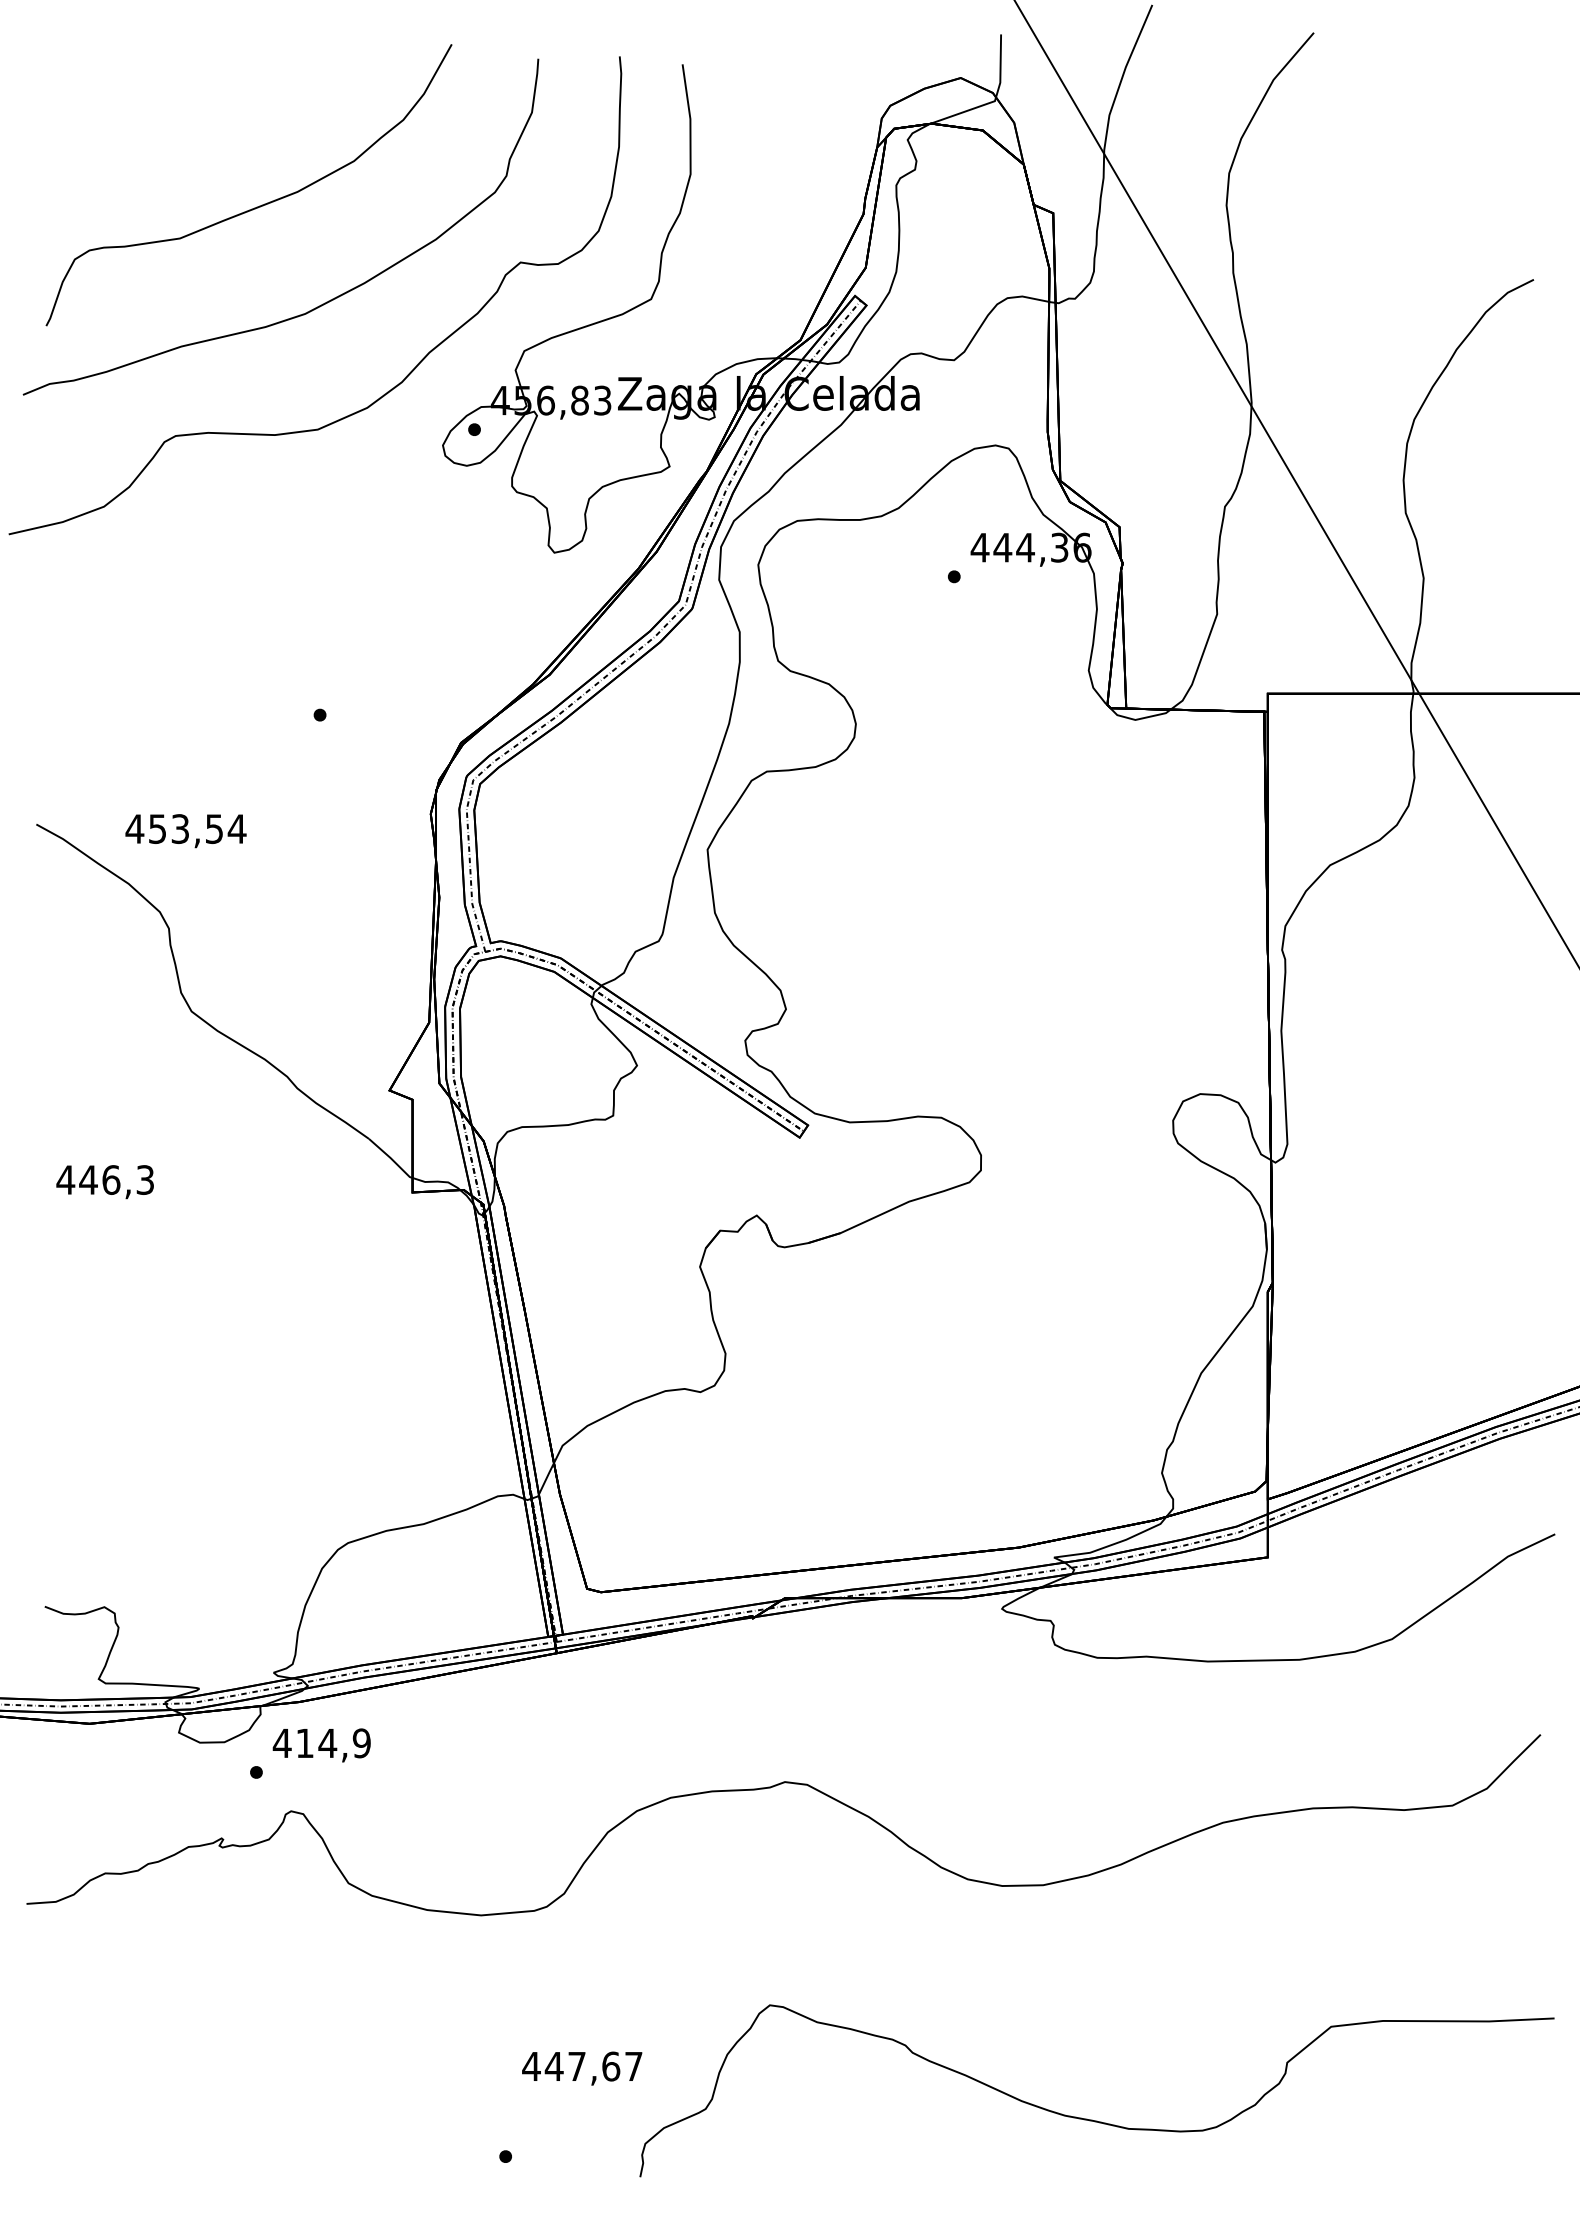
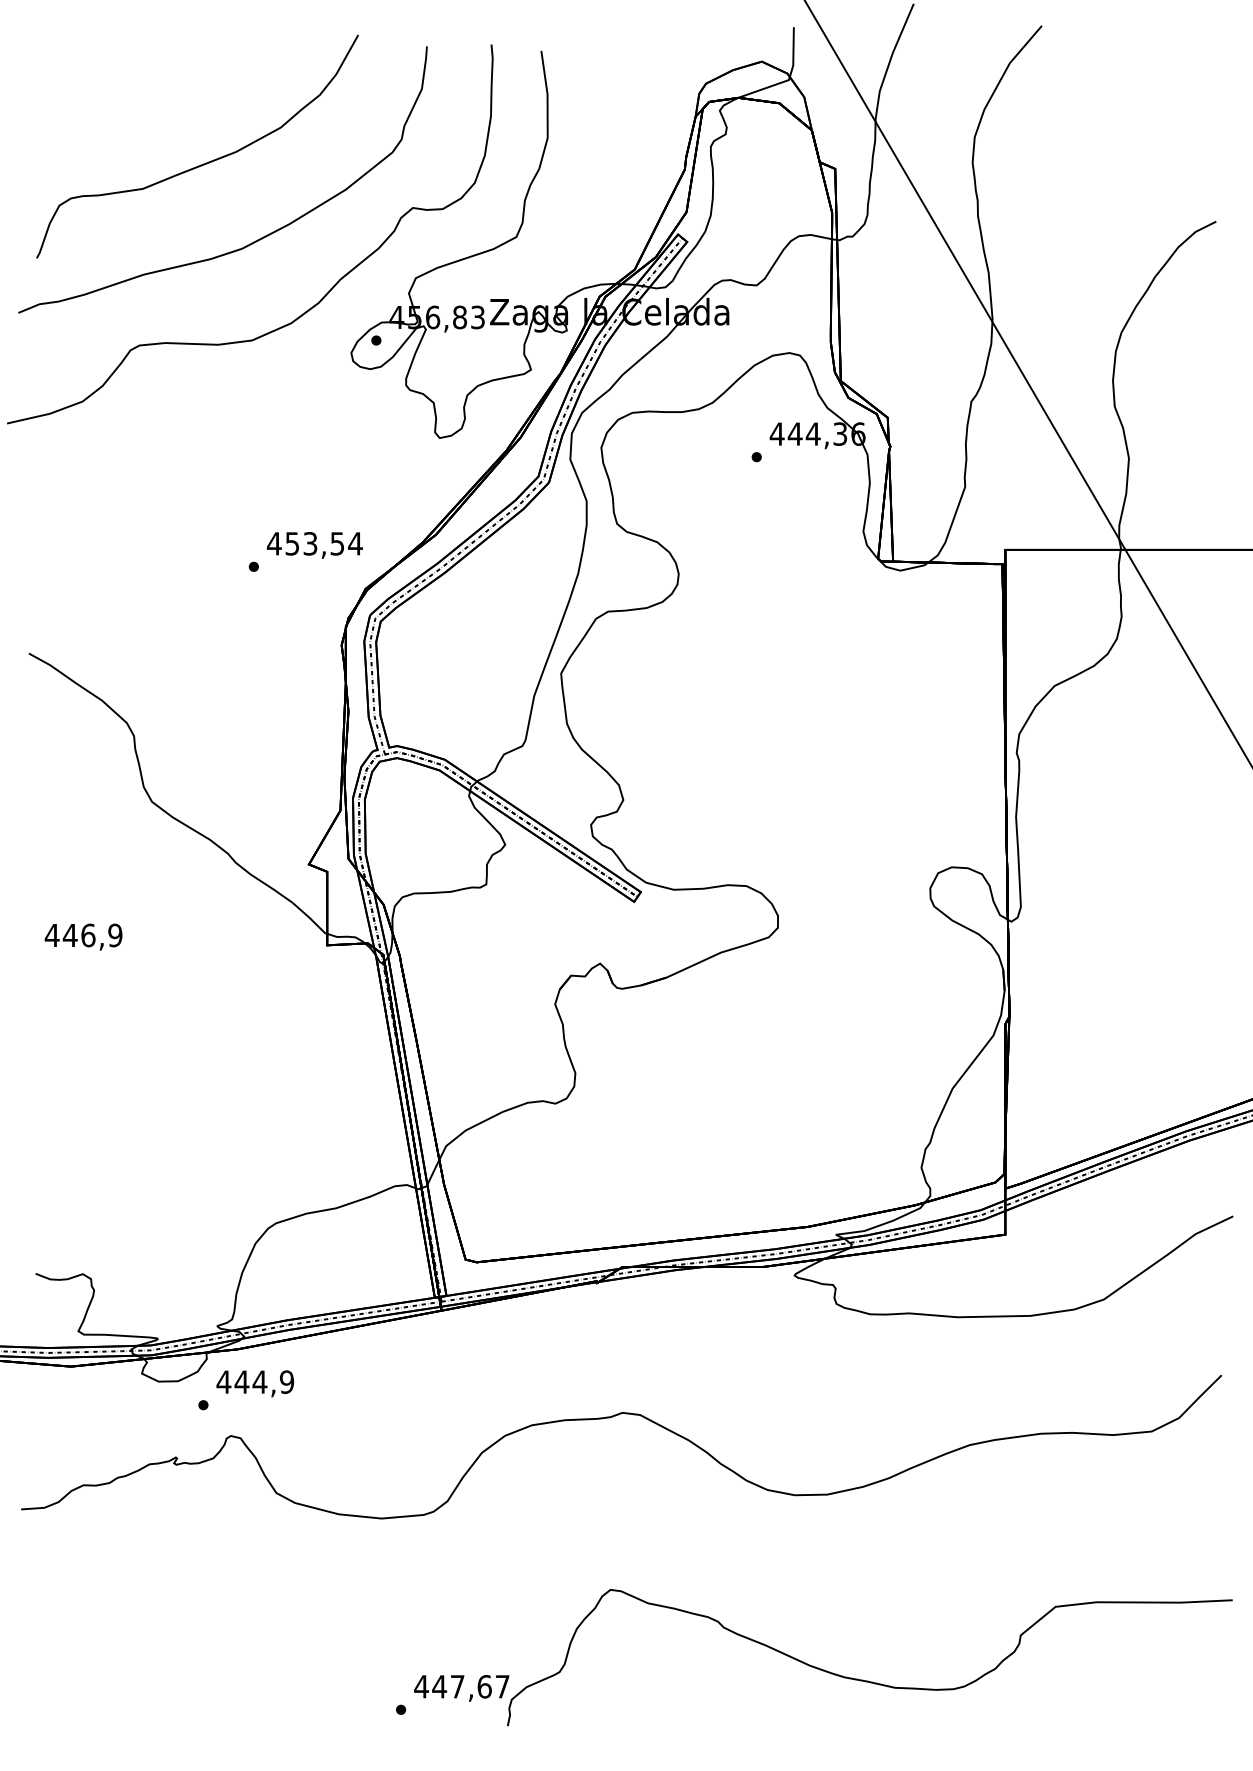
text: (185, 831) -> (314, 545), moved
text: (145, 1179) -> (115, 935), 446,3 -> 446,9
text: (304, 1743) -> (241, 1382), 414,9 -> 444,9
text: (582, 2068) -> (461, 1688), moved

